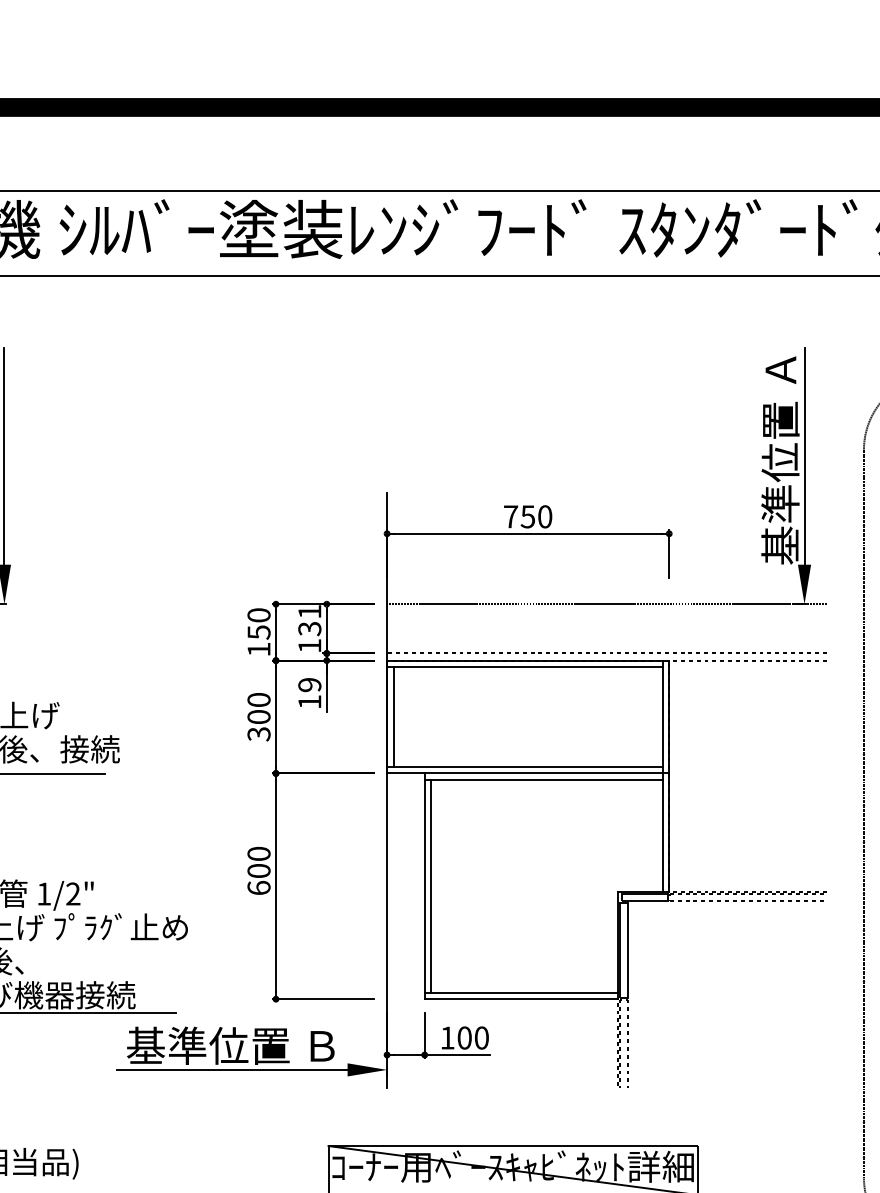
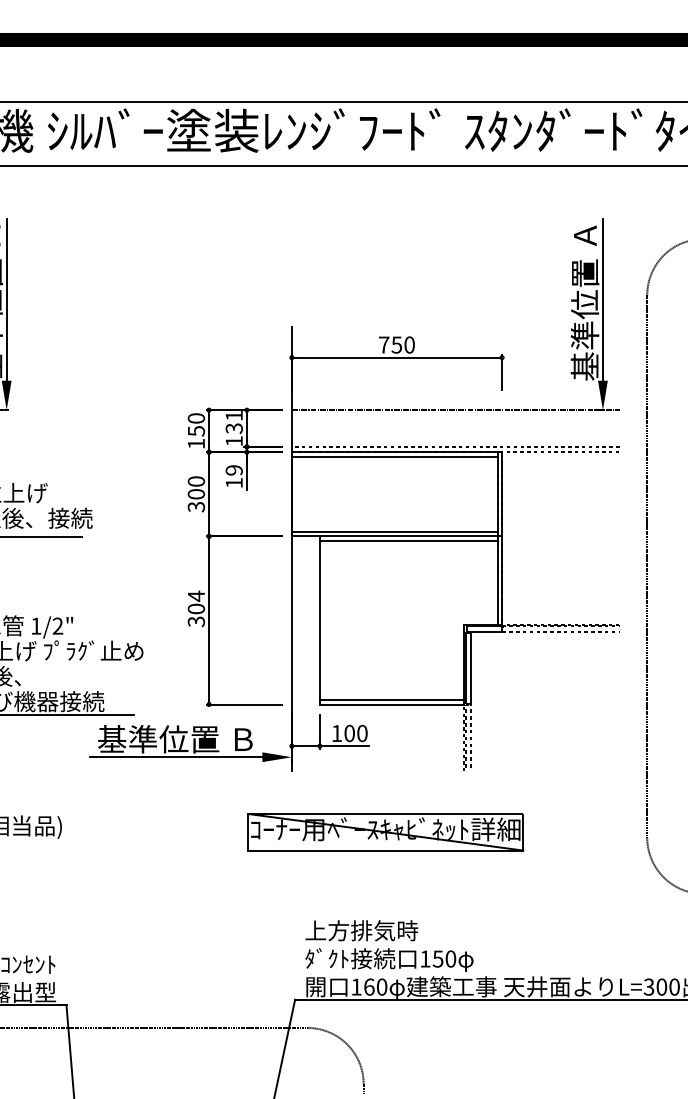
line: (393, 716) -> (296, 493), removed
text: (259, 870) -> (196, 608), 600 -> 304
line: (430, 886) -> (324, 620), removed

